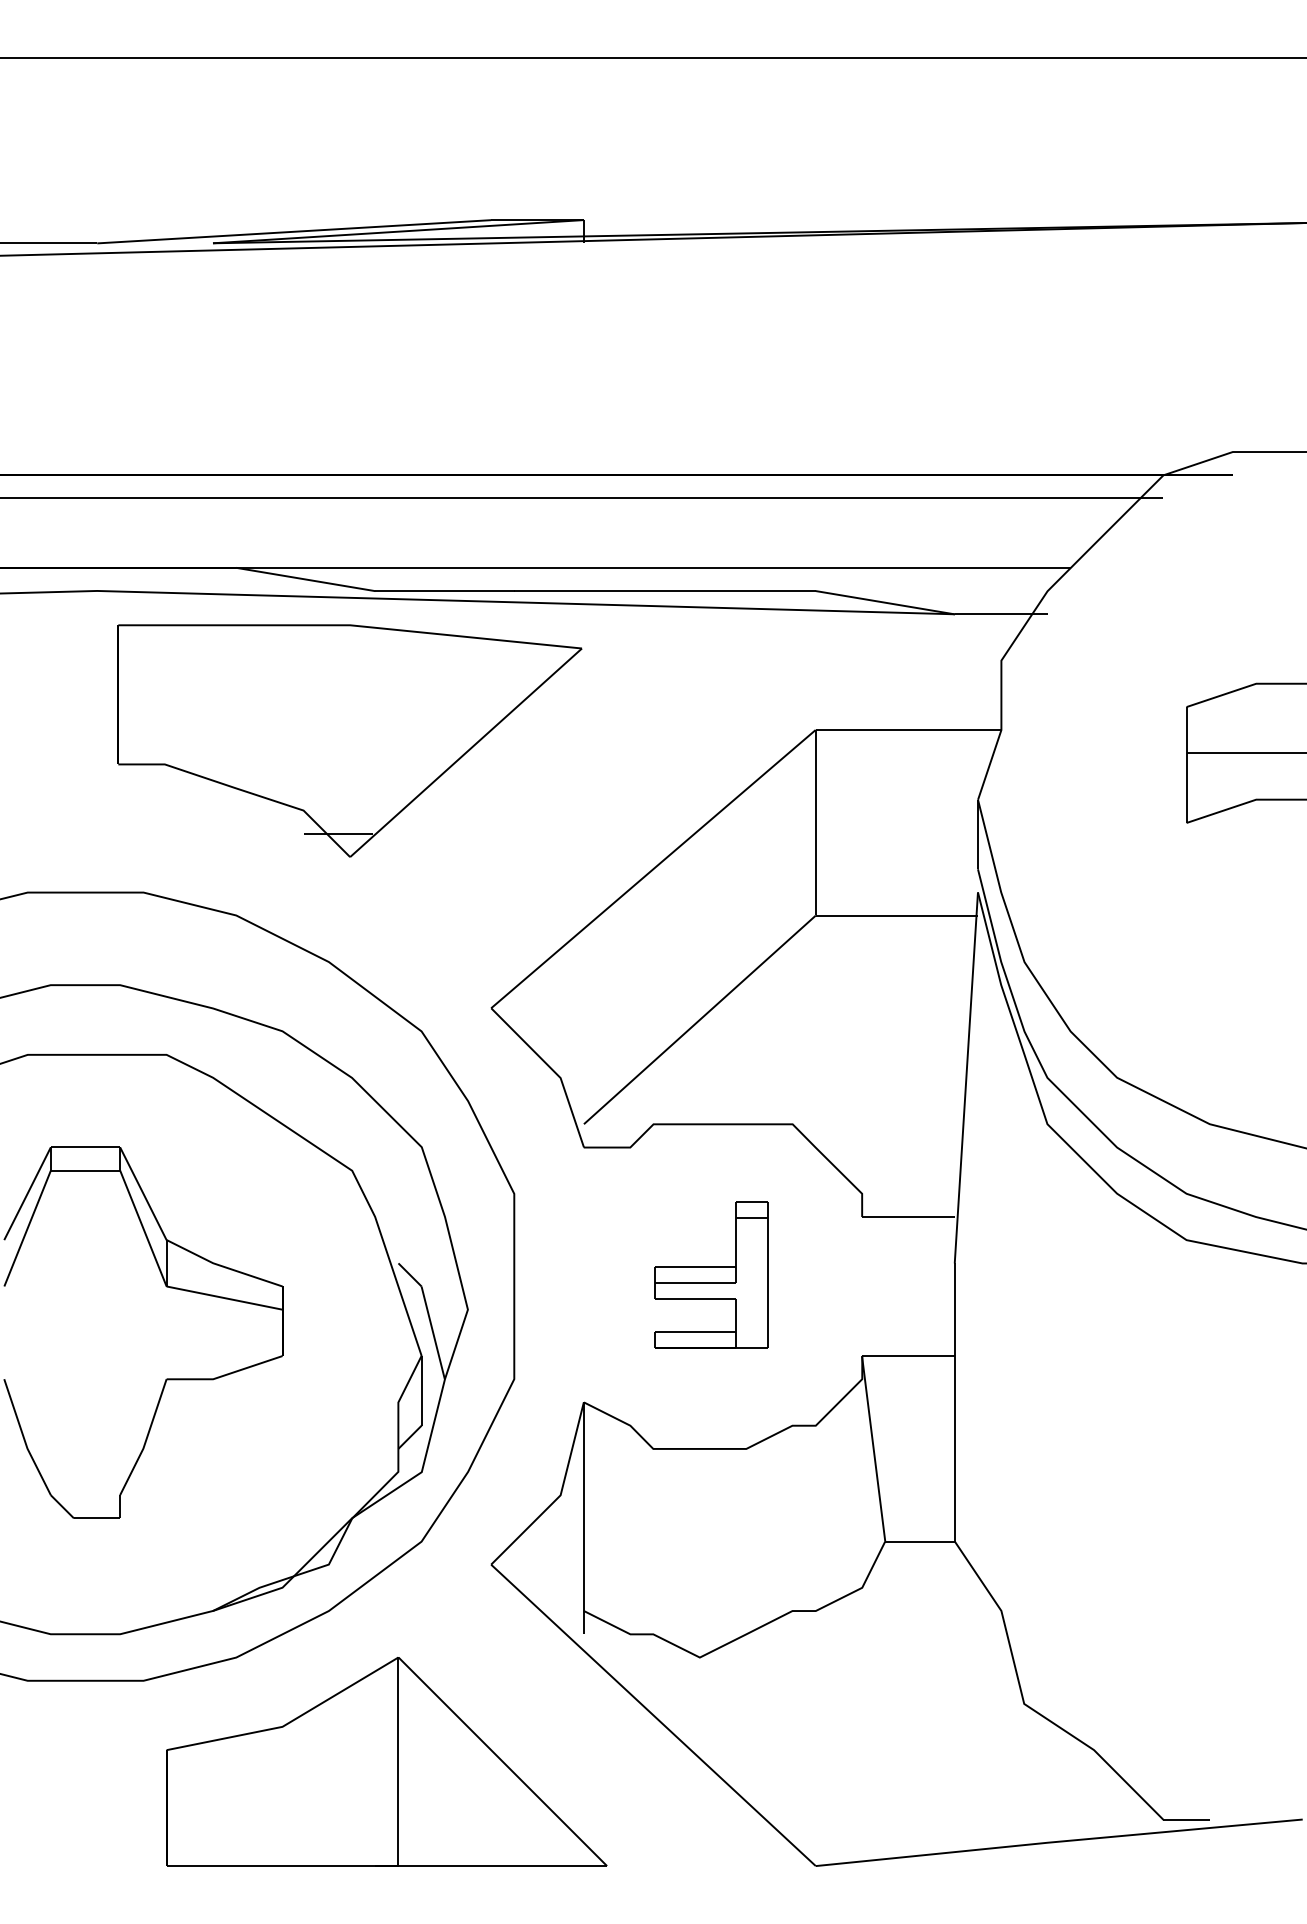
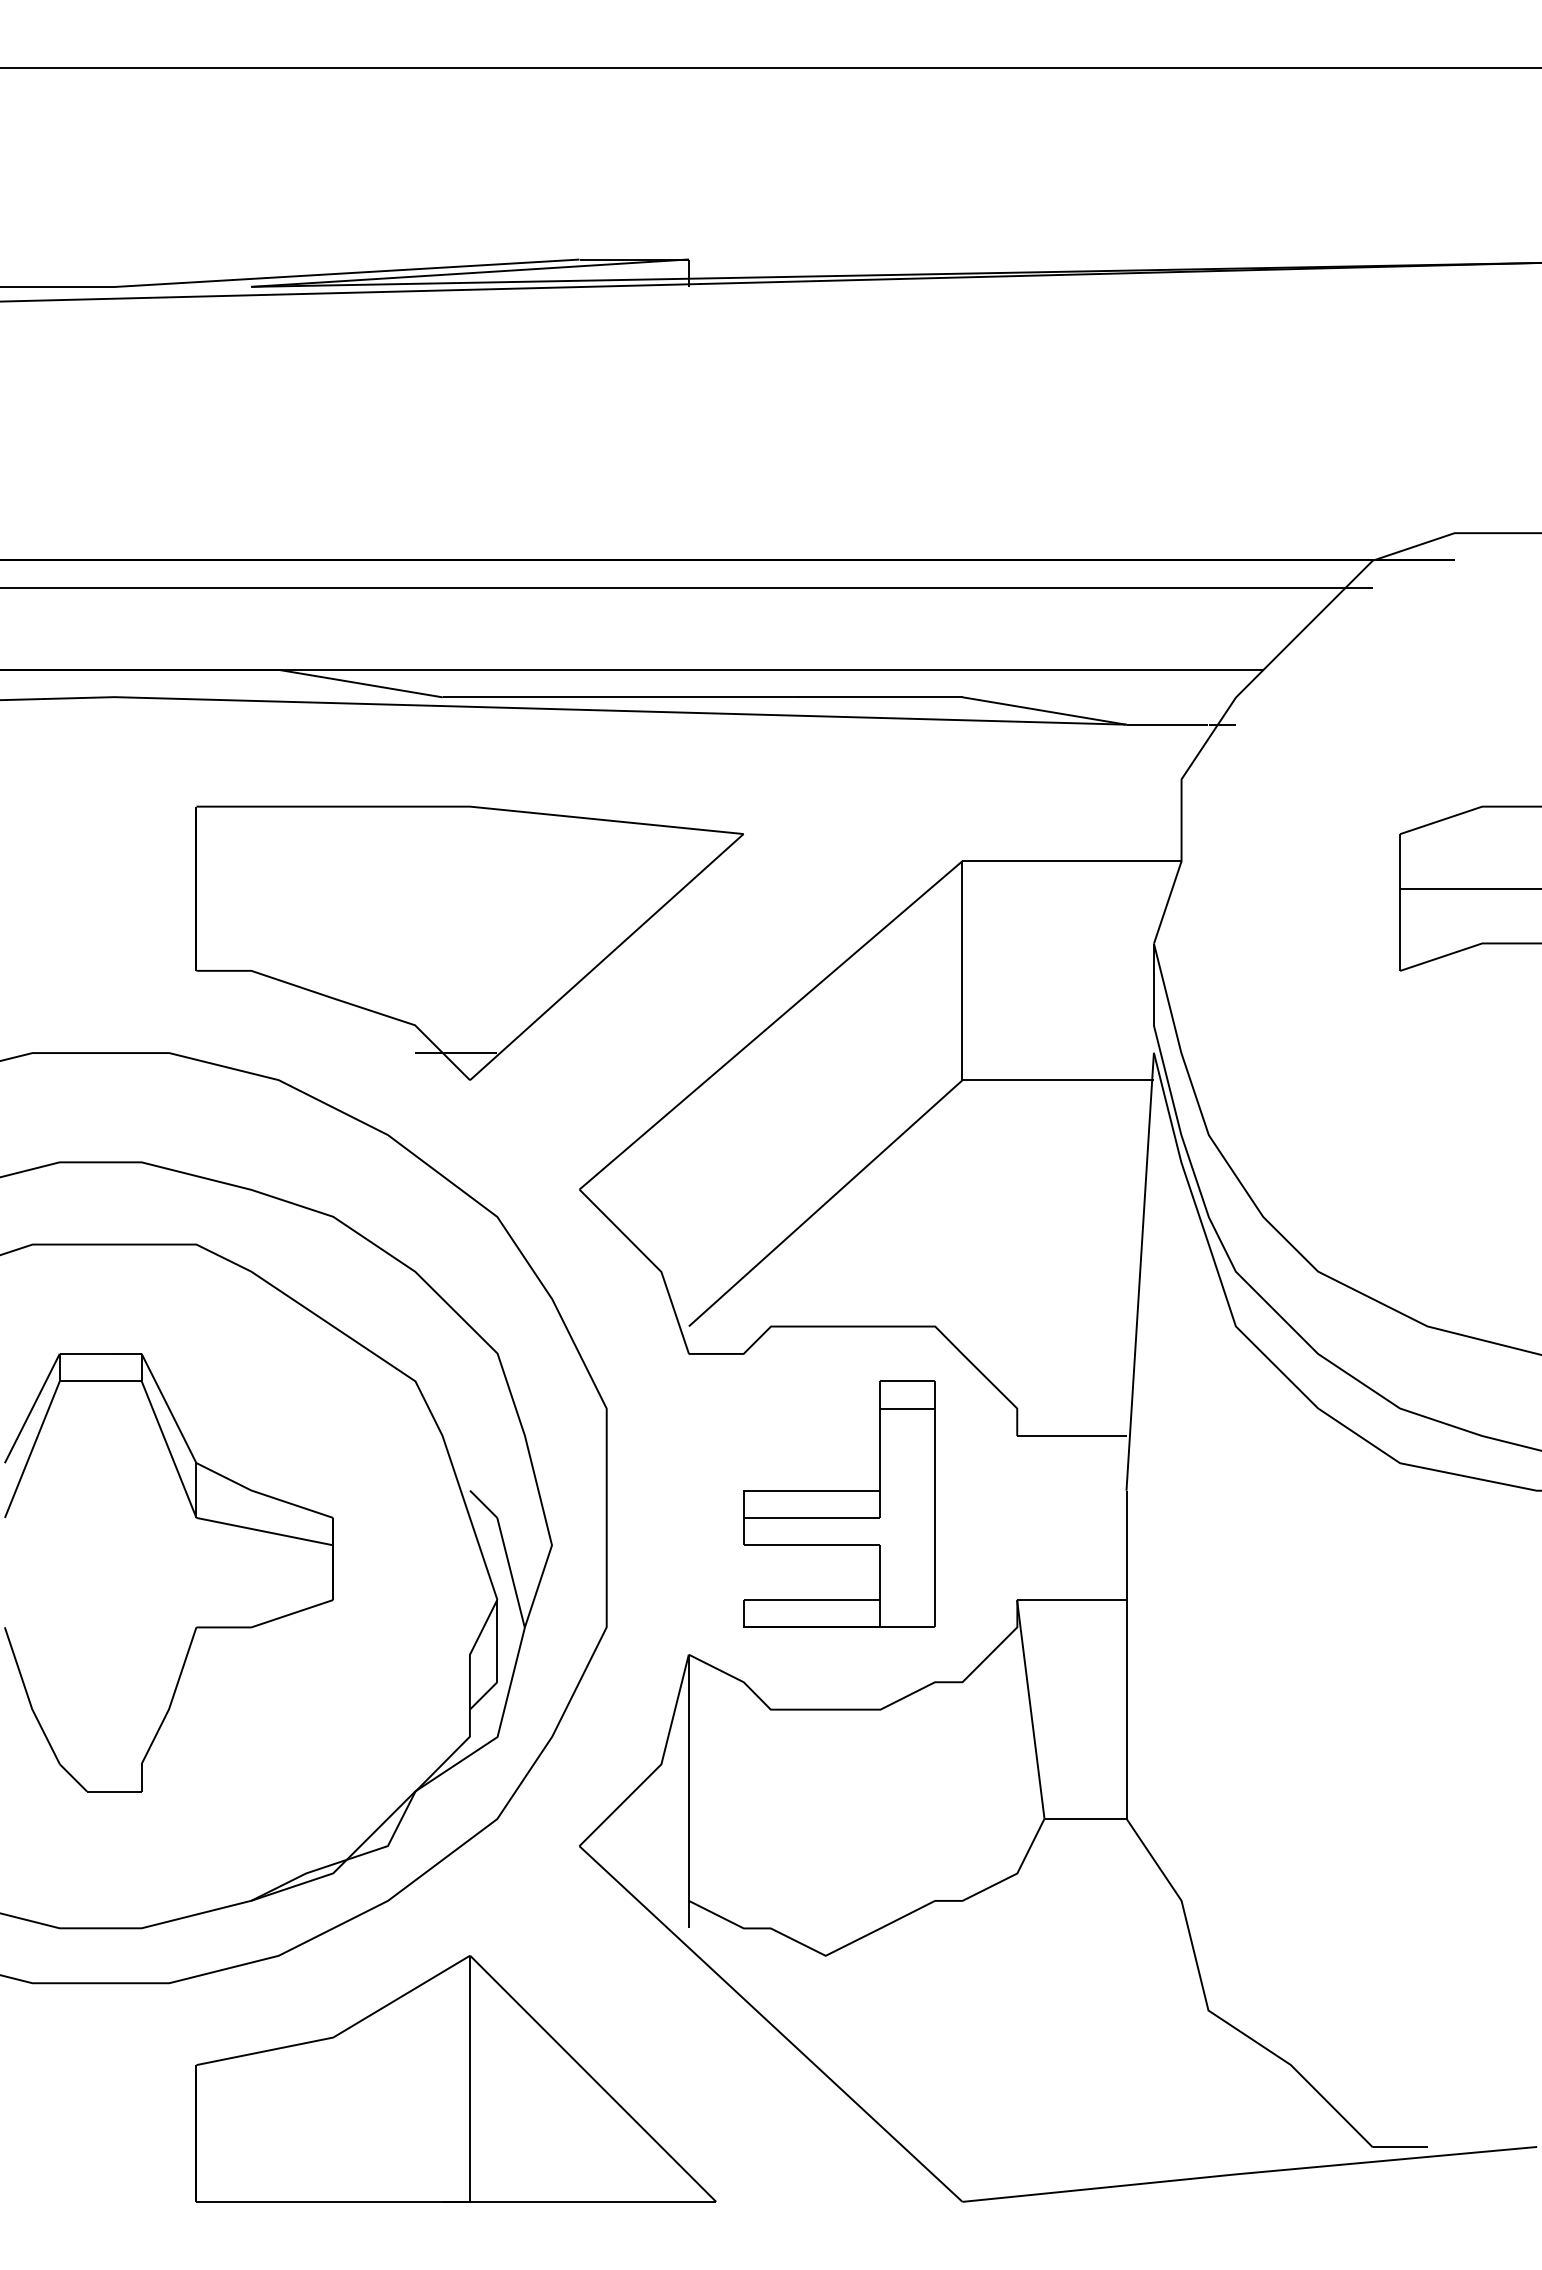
part: (349, 740) -> (469, 942), moved
part: (711, 1274) -> (839, 1503), size x1.43

